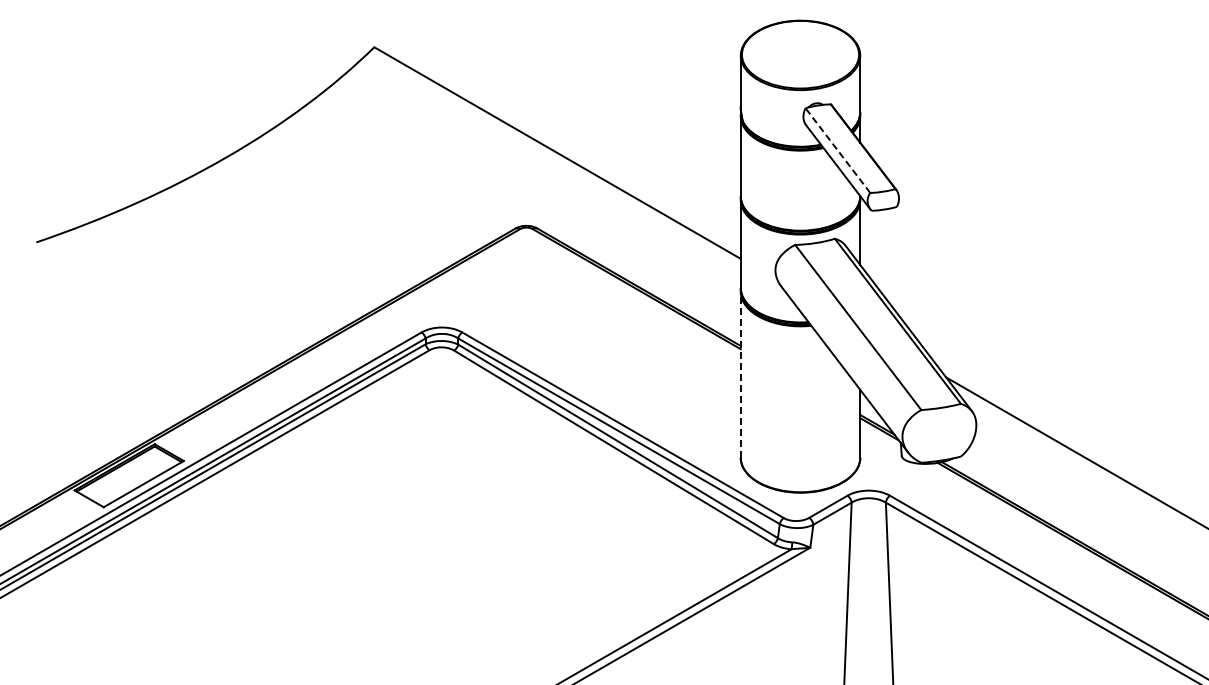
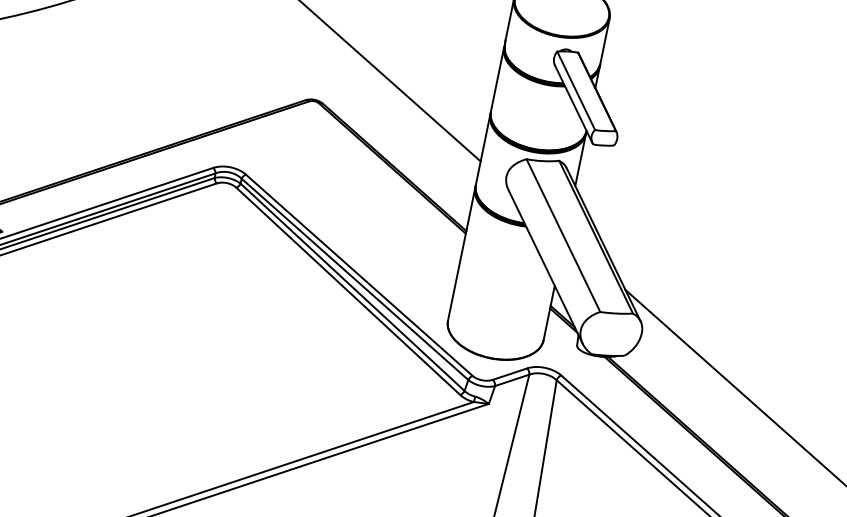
line: (837, 150) -> (575, 90), dashed -> solid
line: (740, 374) -> (461, 253), dashed -> solid

